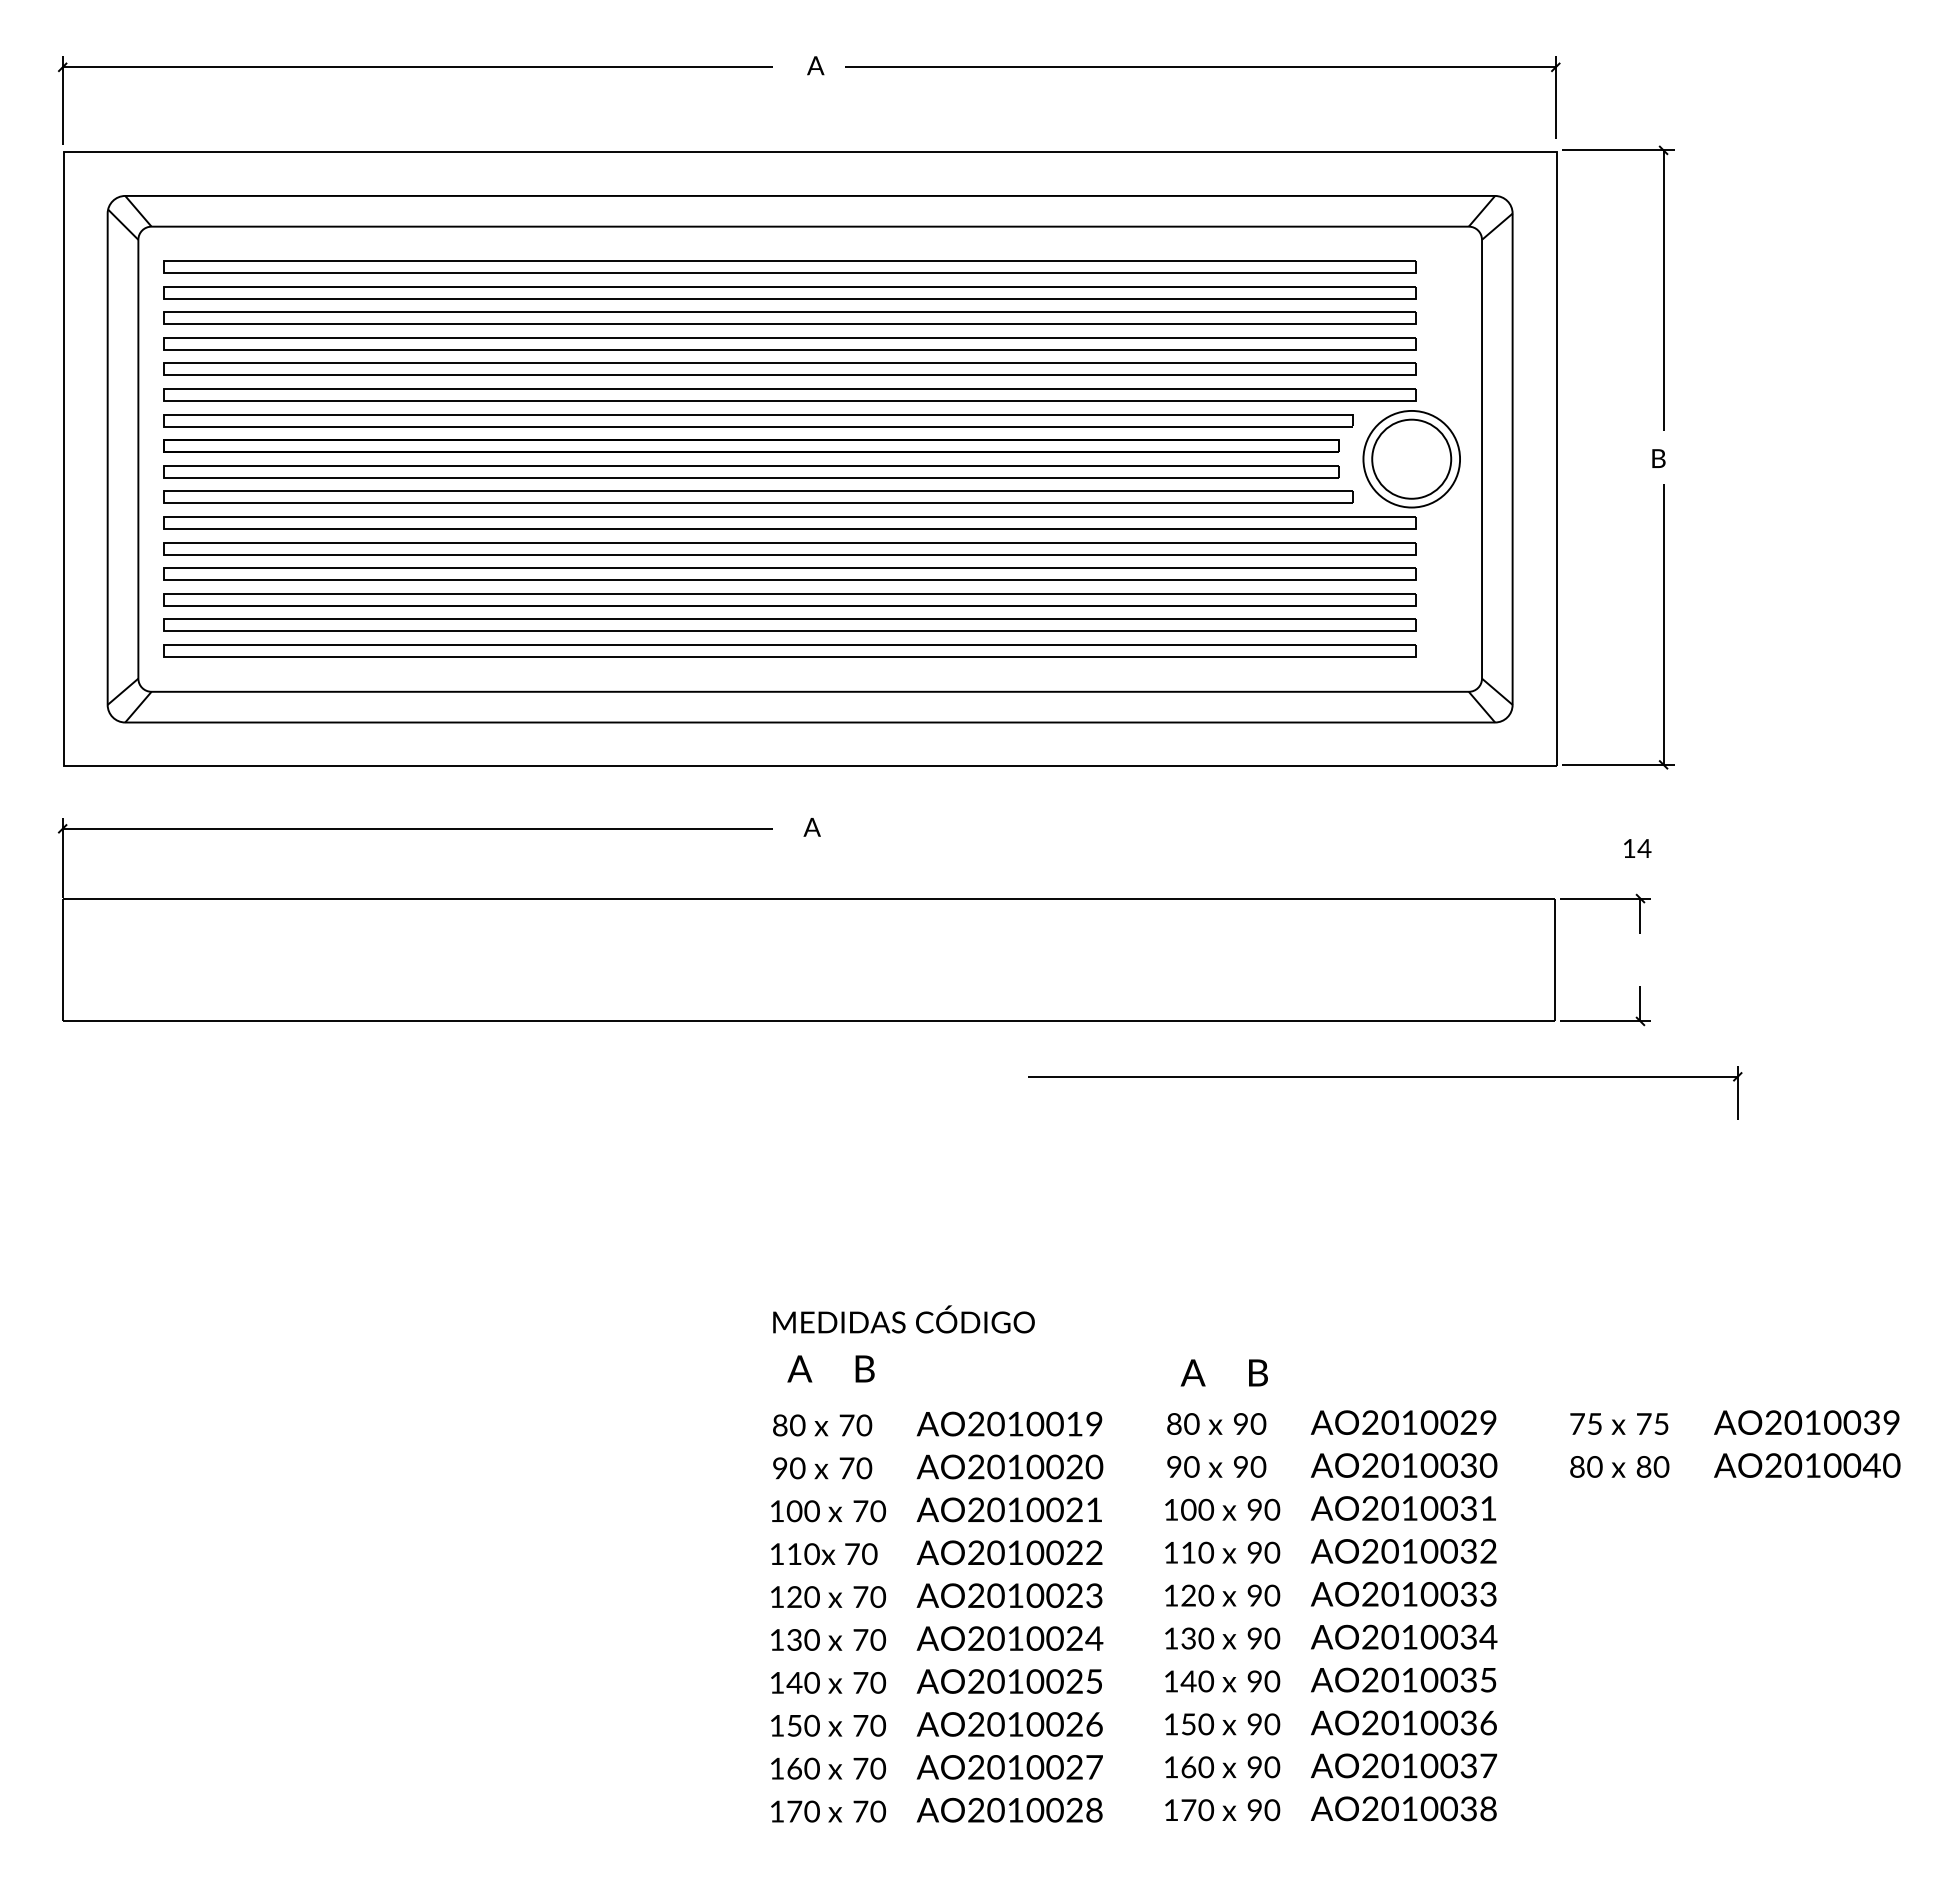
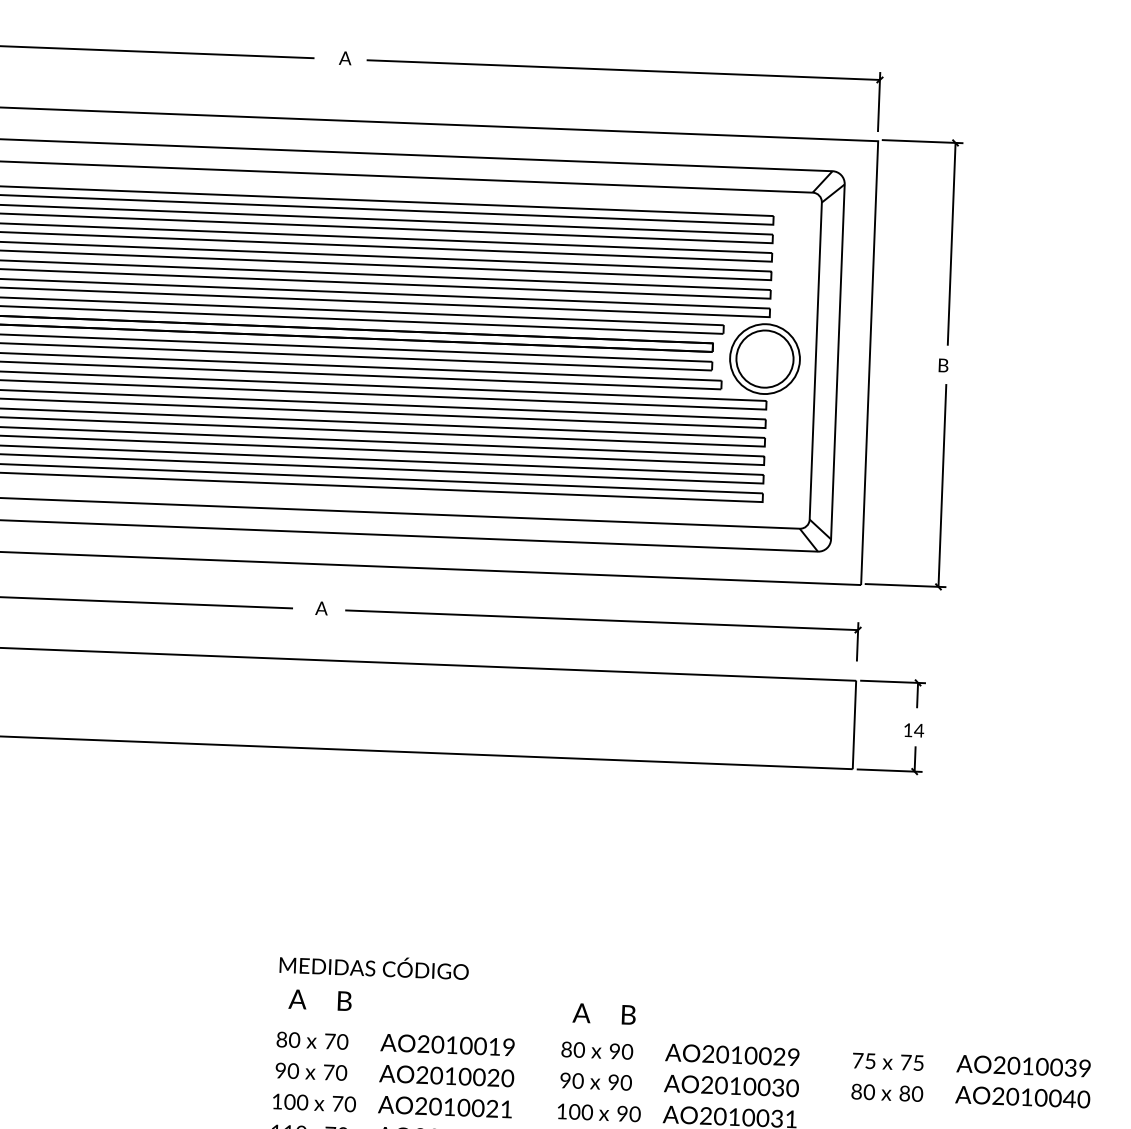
text: (1637, 848) -> (914, 730), moved
part: (1385, 1077) -> (603, 620), moved

